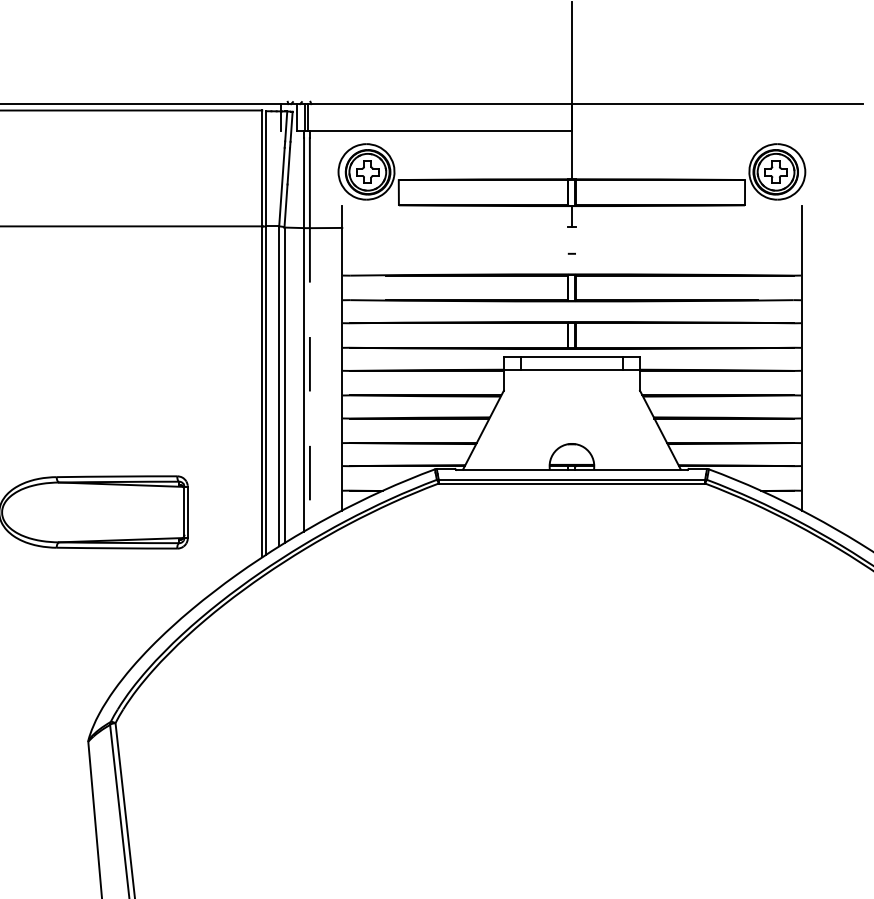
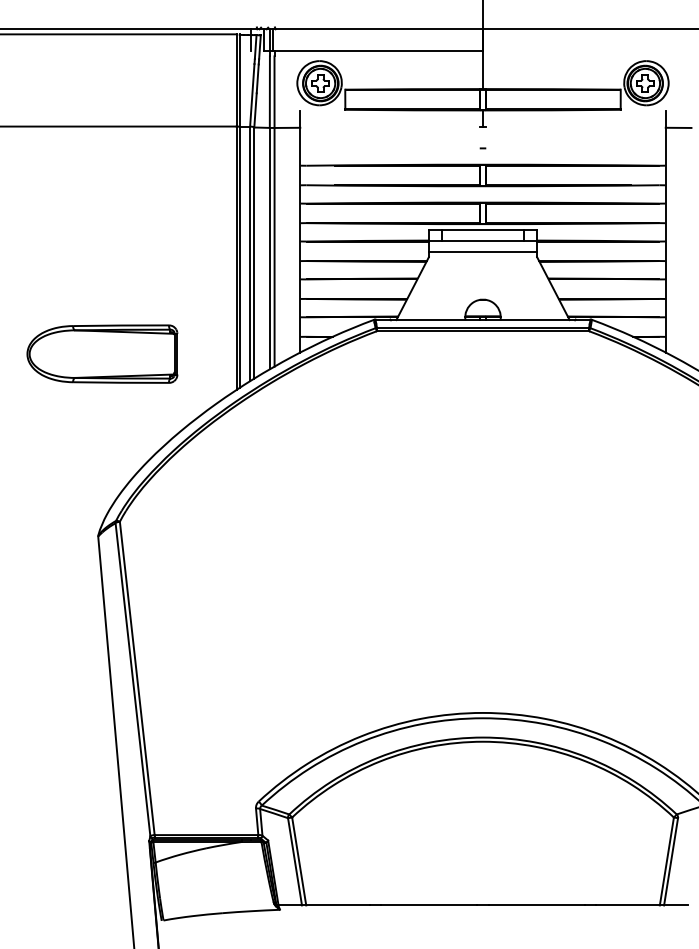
line: (817, 227) -> (678, 127), added
line: (309, 378) -> (274, 247), dashed -> solid
line: (571, 383) -> (482, 251), added

